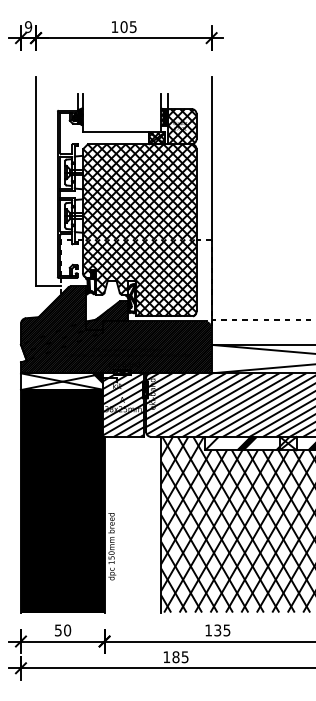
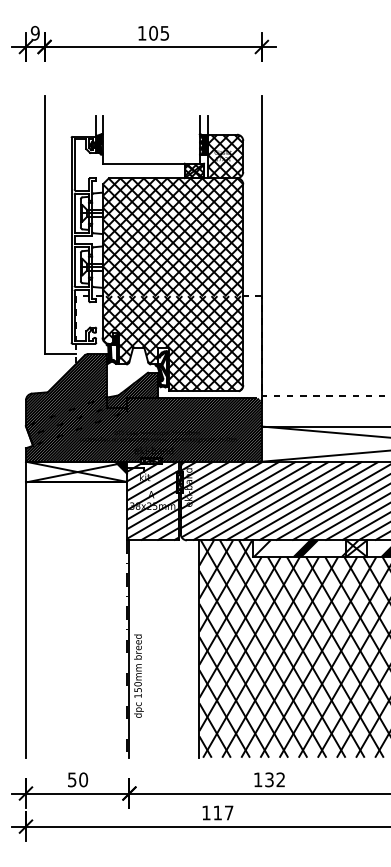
fill: (62, 501) -> (77, 620), removed
text: (226, 630) -> (280, 779), 135 -> 132
text: (180, 657) -> (223, 813), 185 -> 117

